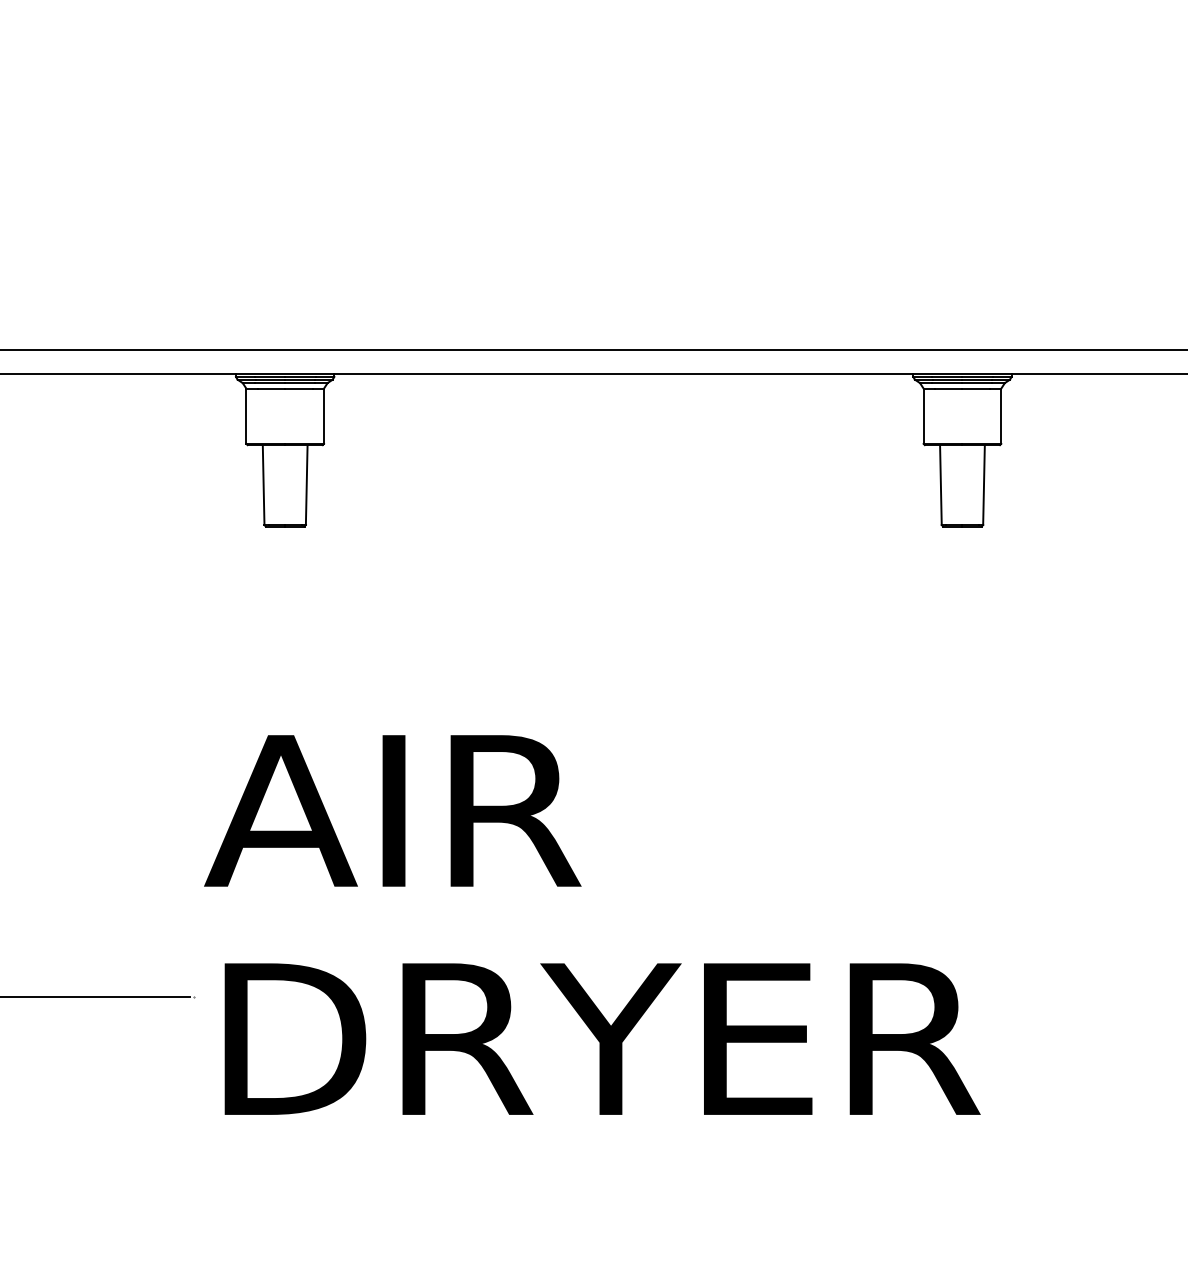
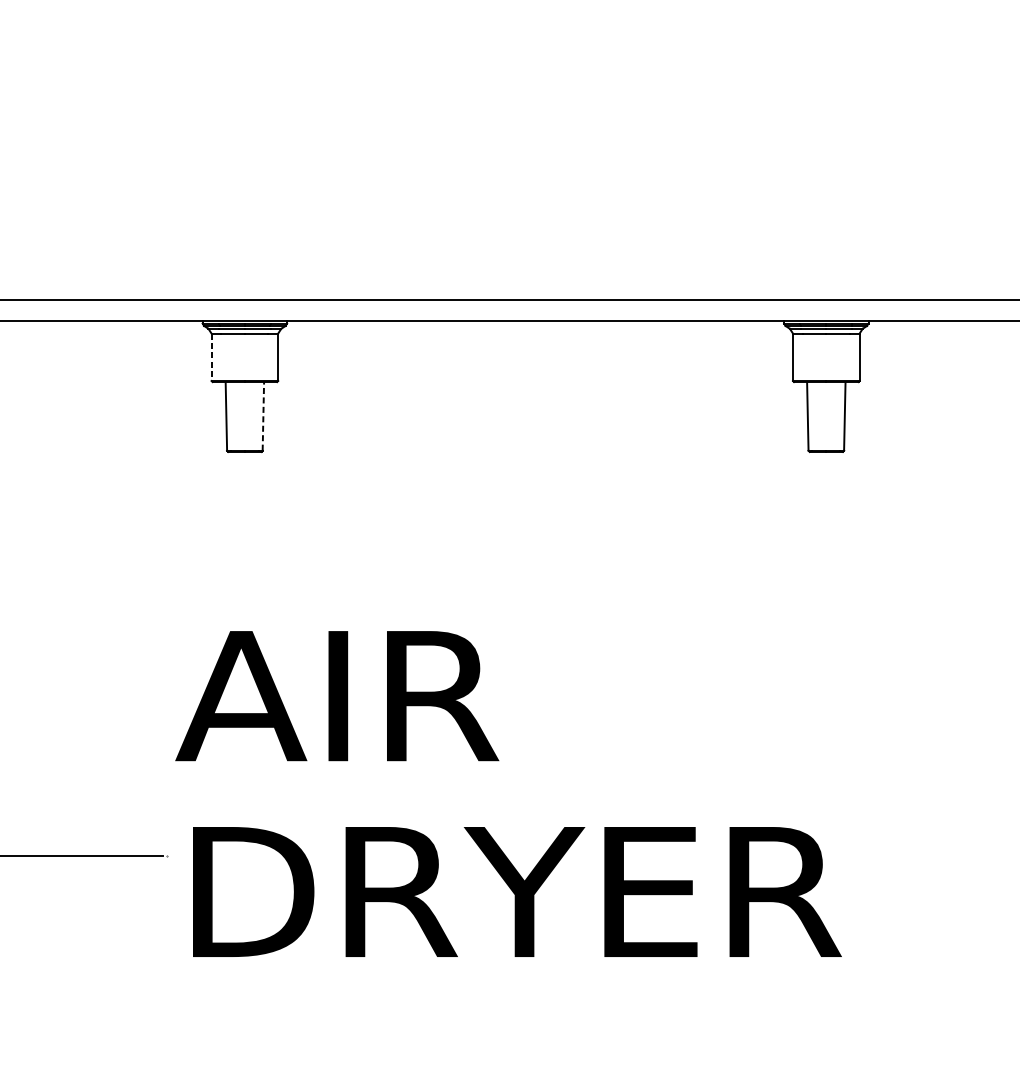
line: (246, 416) -> (211, 357), solid -> dashed
line: (306, 485) -> (263, 416), solid -> dashed

